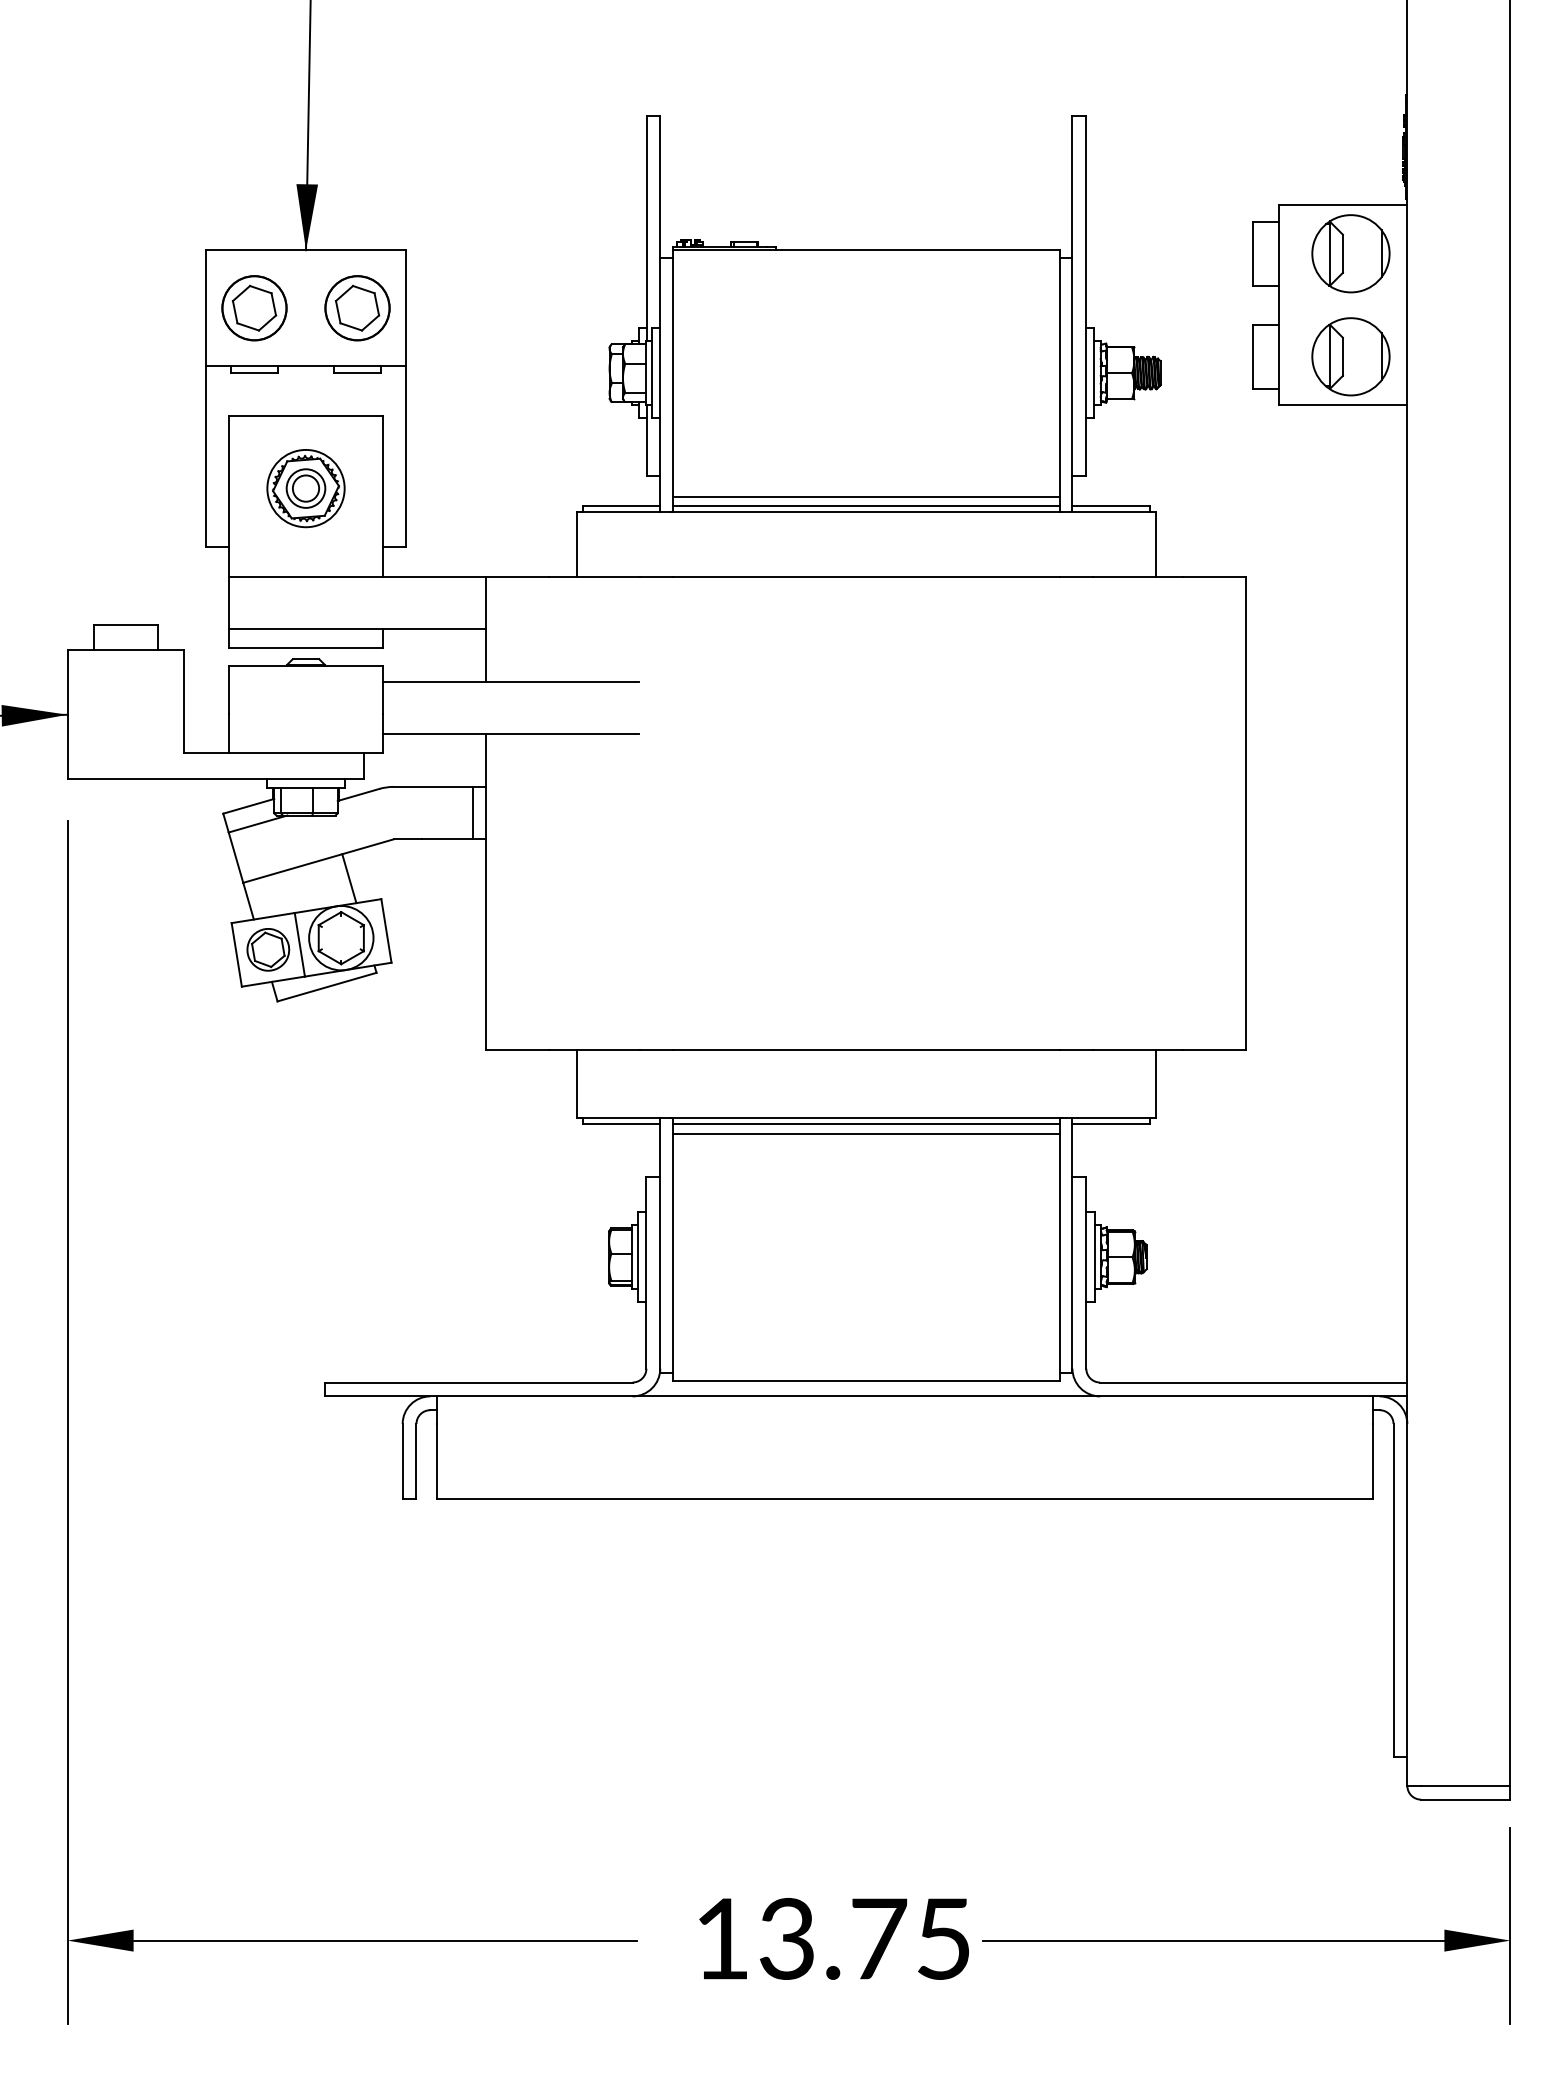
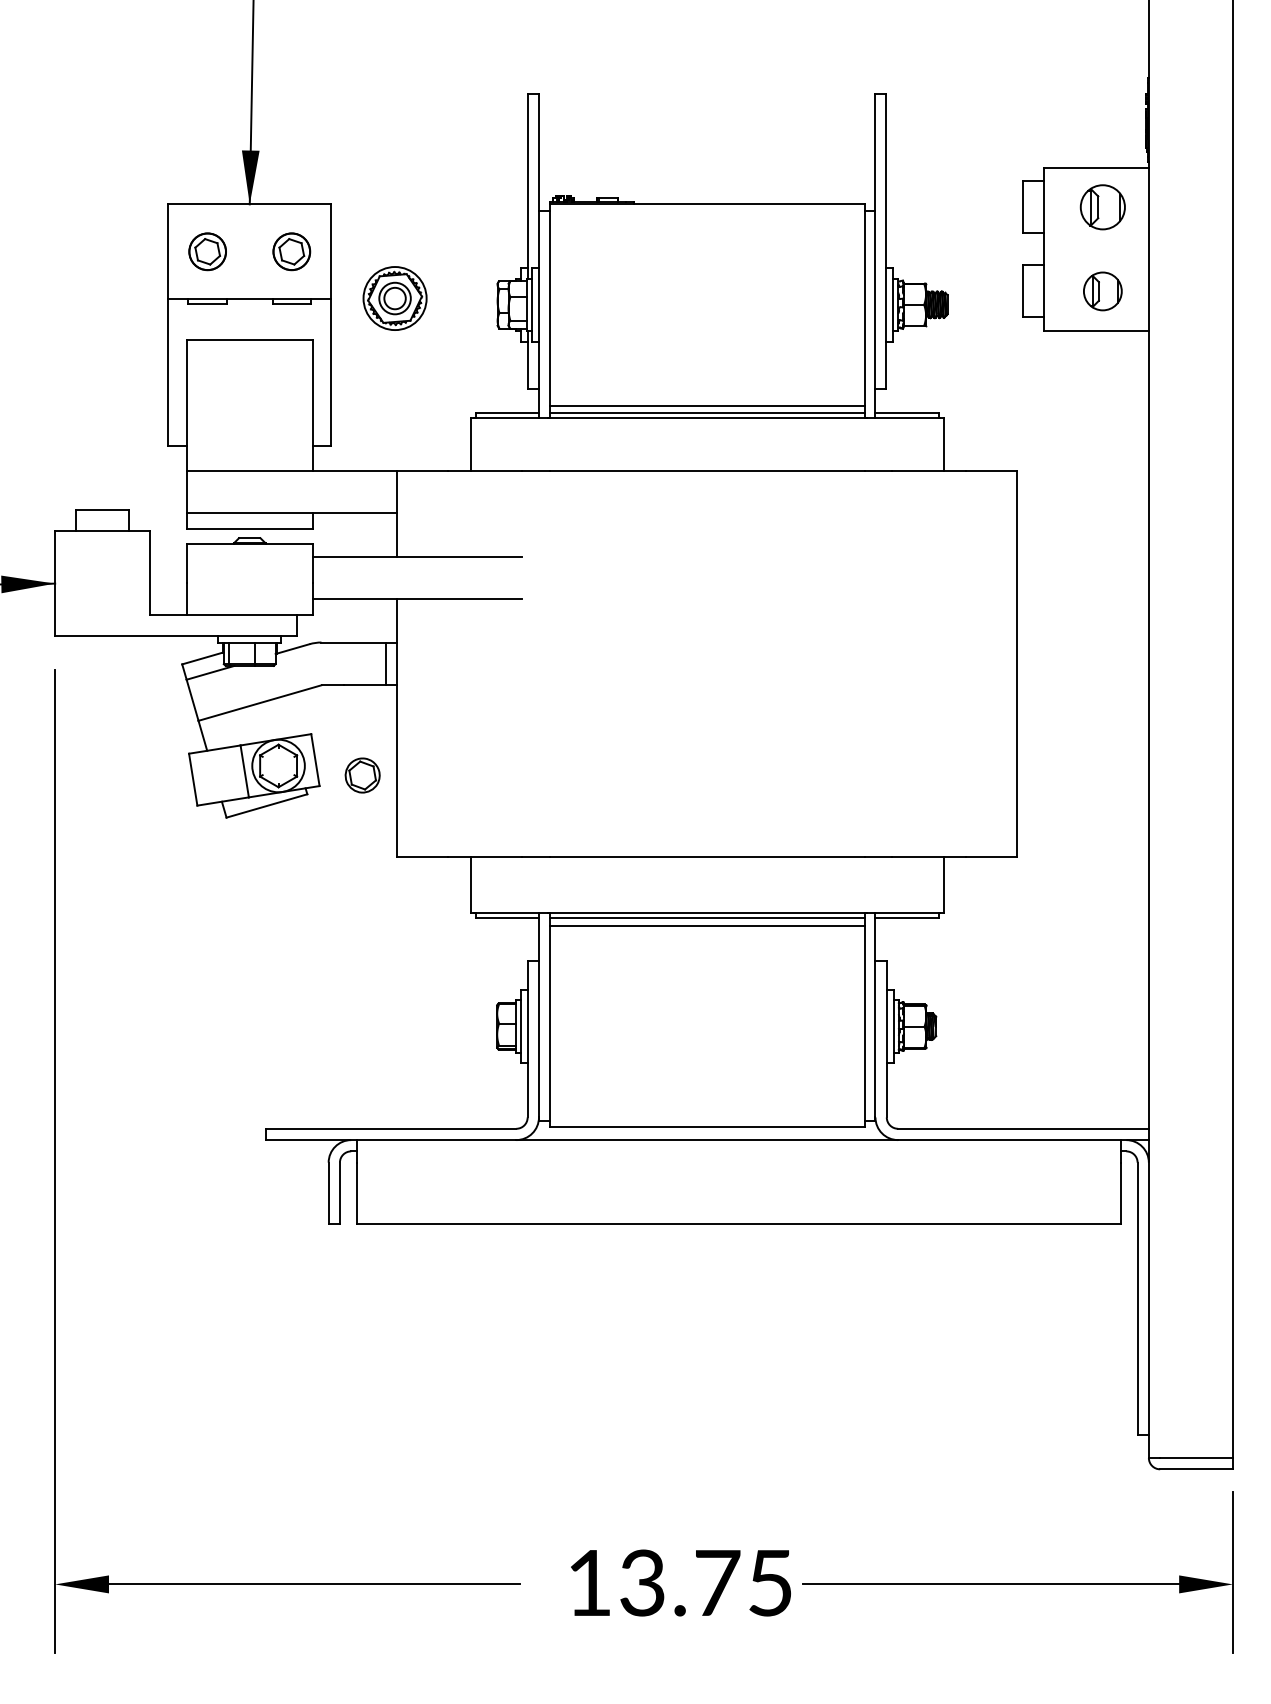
part: (1350, 253) -> (1102, 207), size x0.7
part: (254, 308) -> (207, 251), size x0.7
part: (357, 308) -> (291, 251), size x0.7
part: (1350, 356) -> (1102, 291), size x0.6
part: (305, 488) -> (394, 298), moved
line: (349, 878) -> (285, 717), removed
part: (268, 949) -> (362, 775), moved

